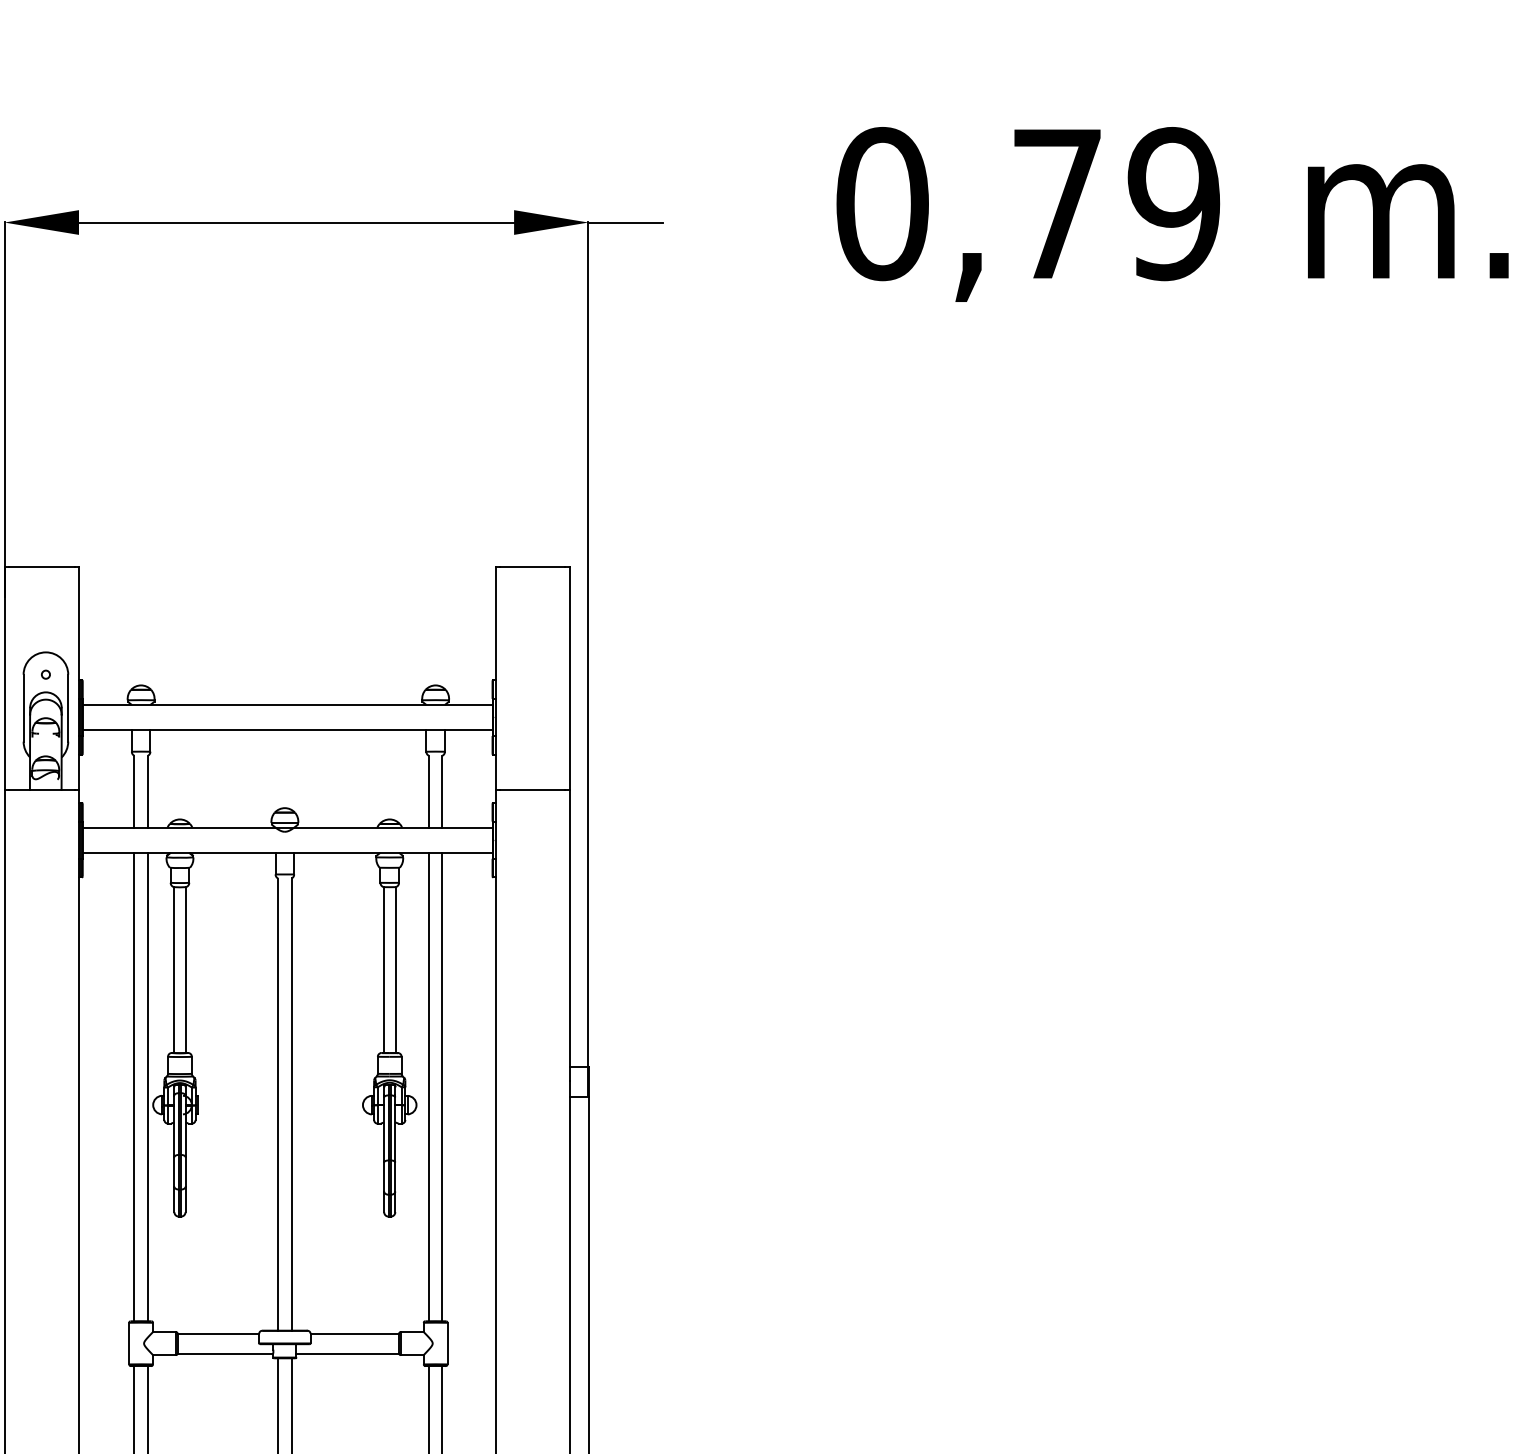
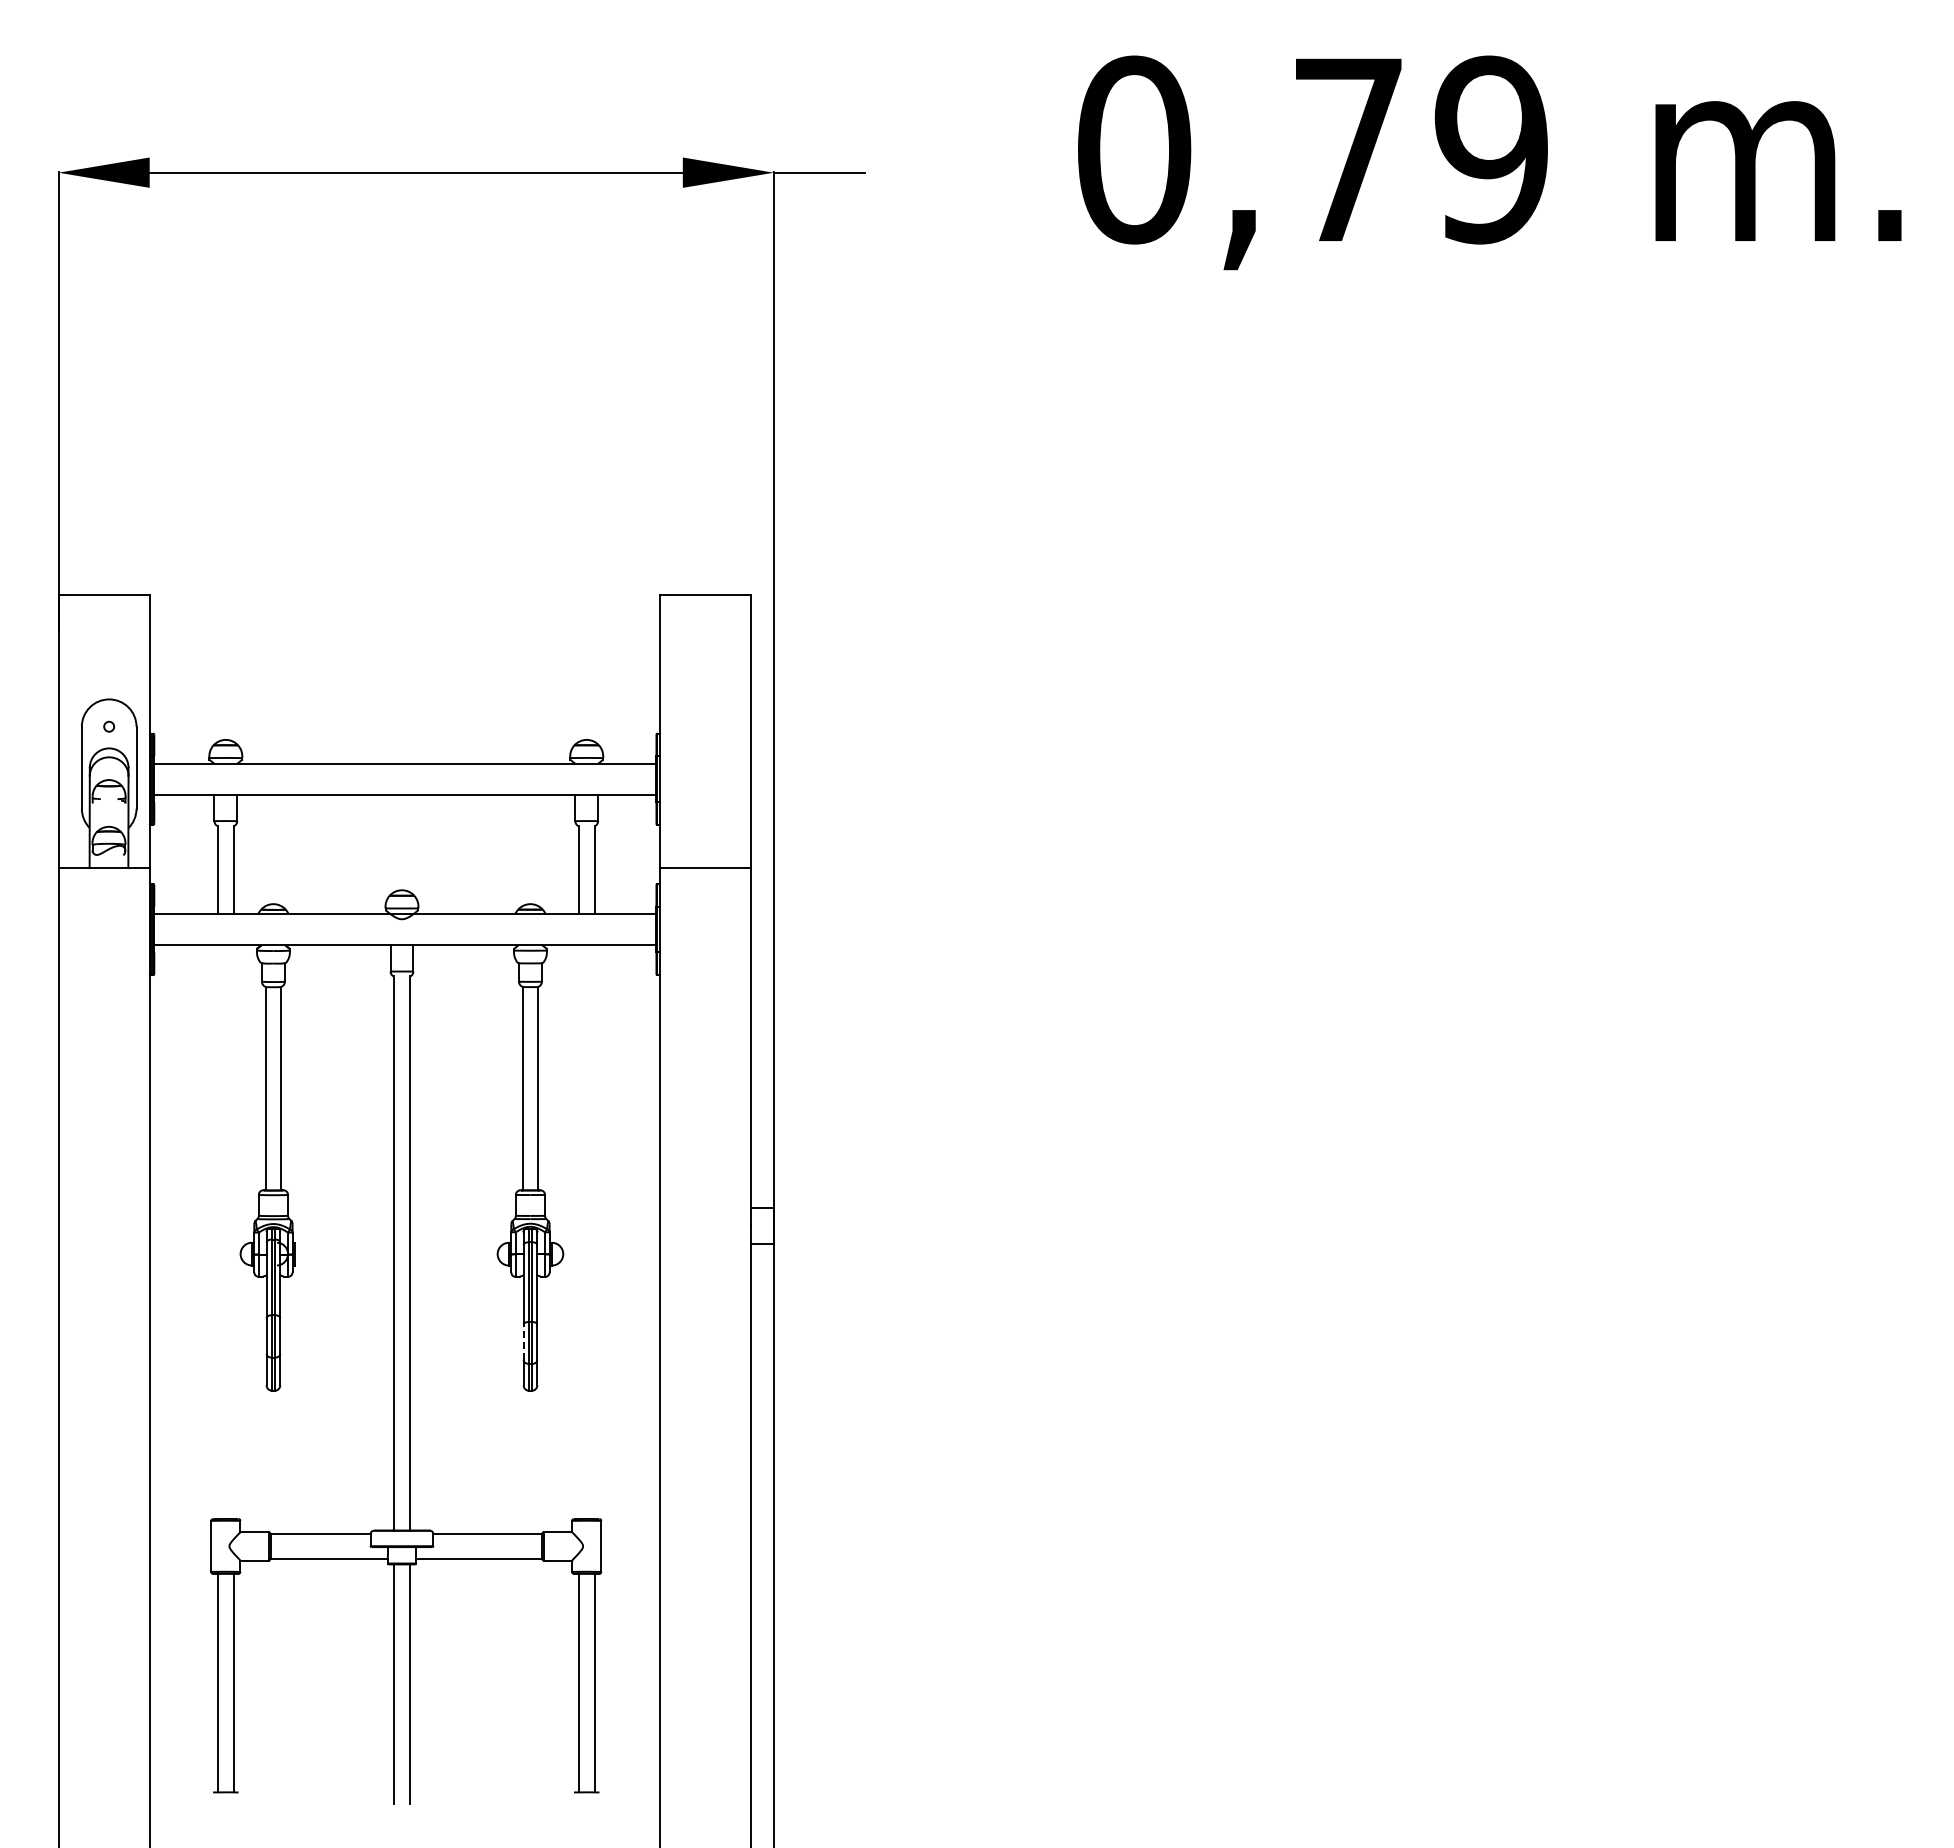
line: (148, 1086) -> (234, 1231), removed
line: (428, 1086) -> (578, 1231), removed
line: (441, 1086) -> (594, 1231), removed
line: (134, 1087) -> (217, 1232), removed
line: (384, 1177) -> (523, 1342), solid -> dashed

